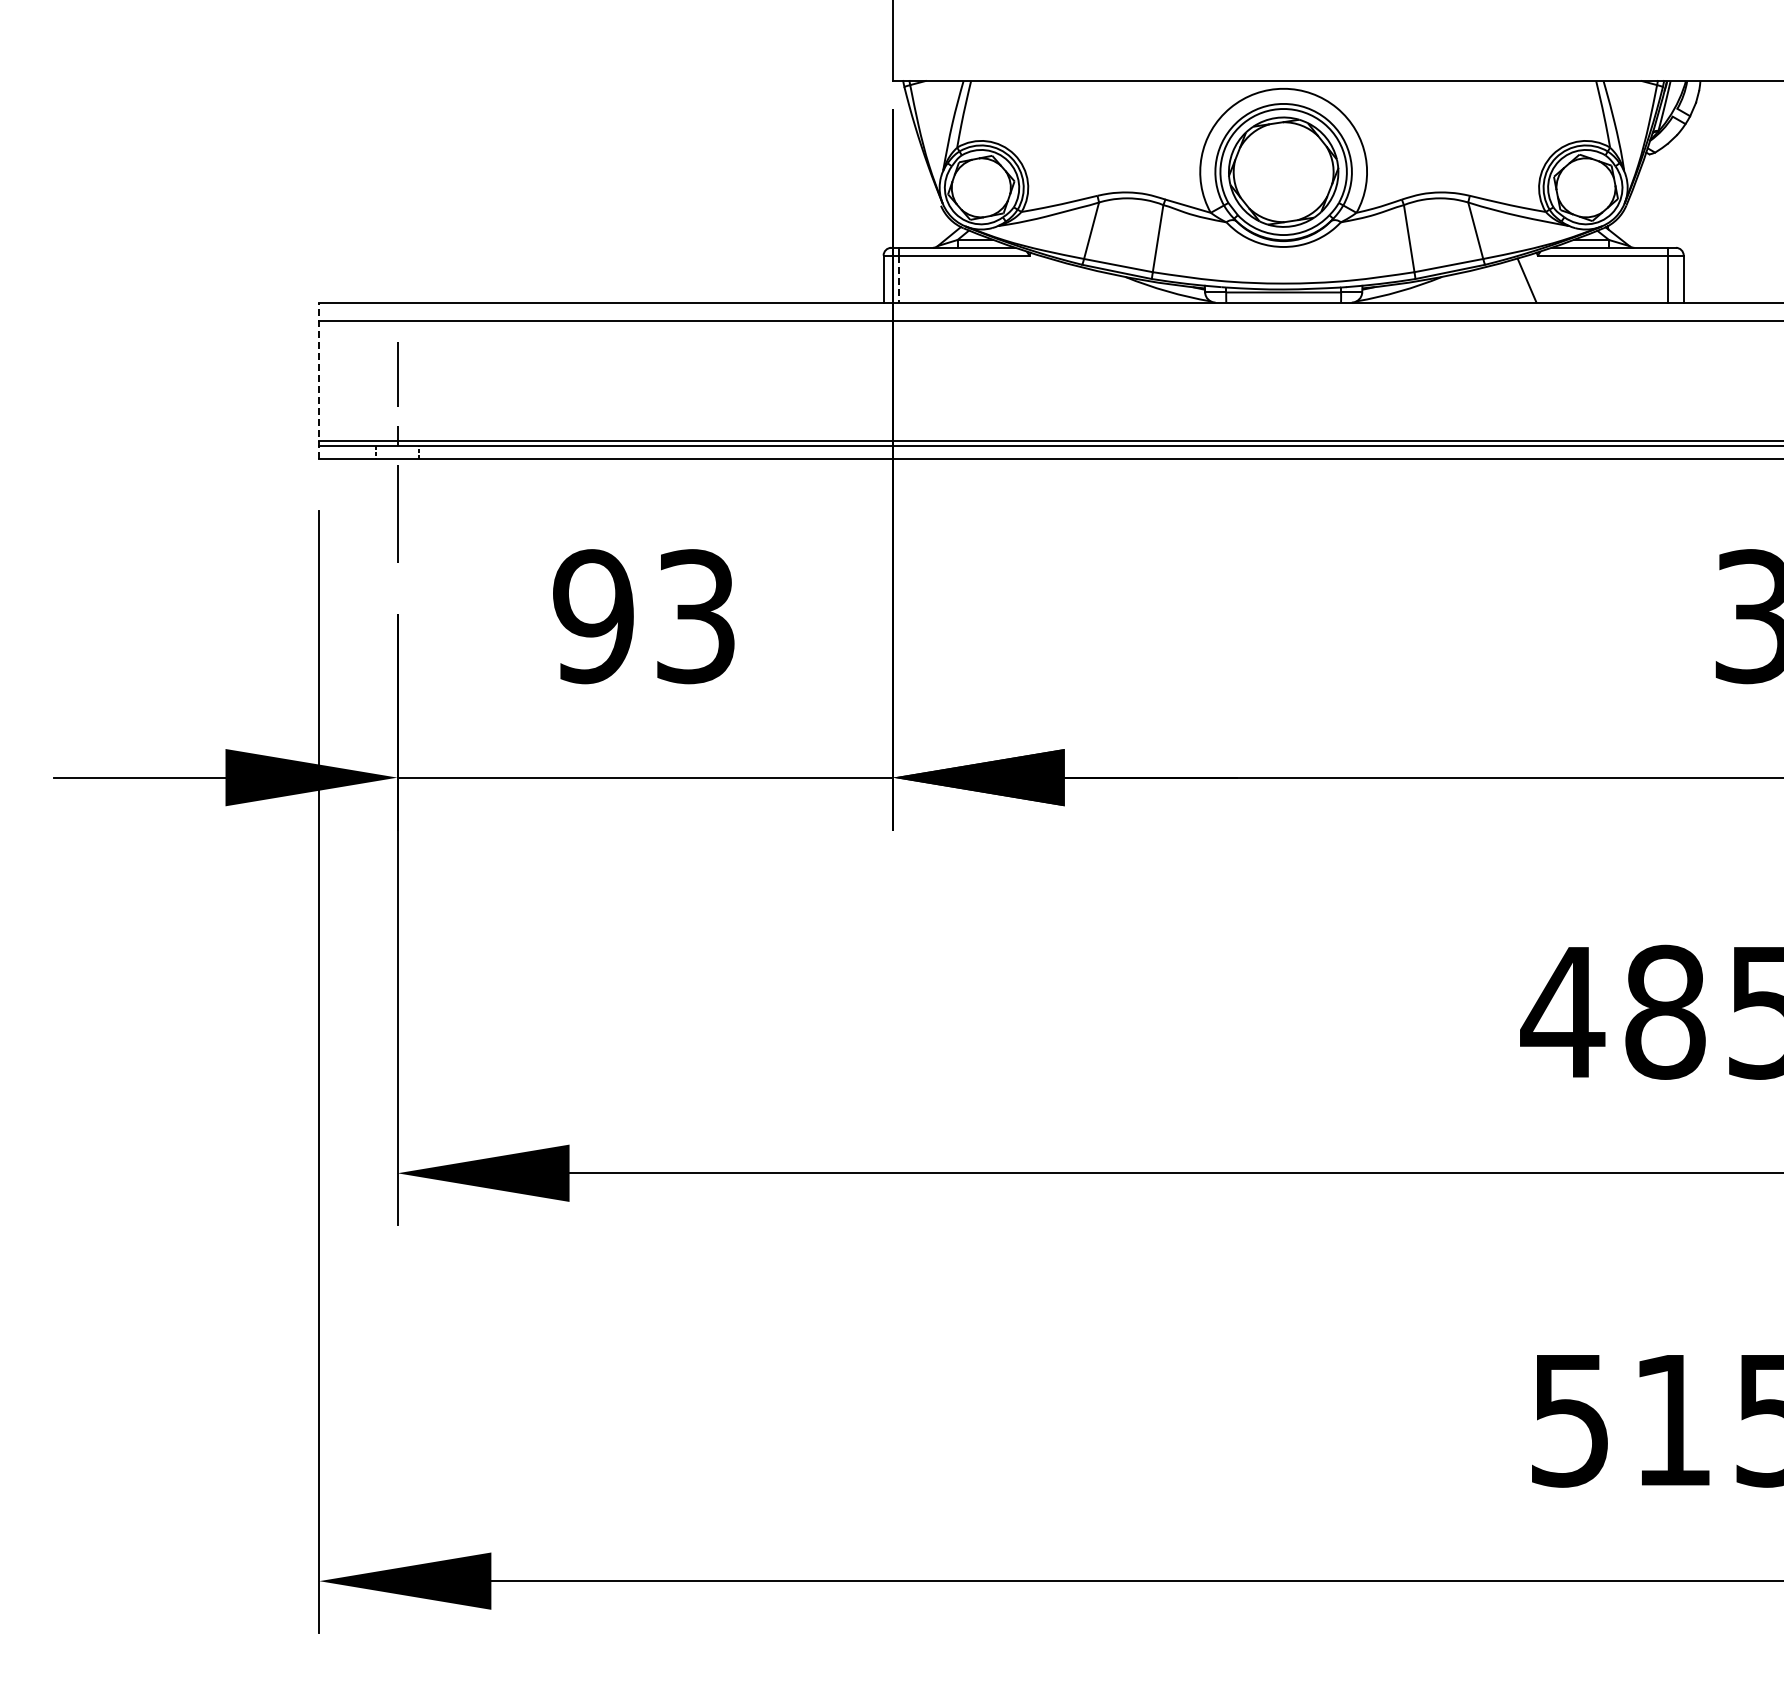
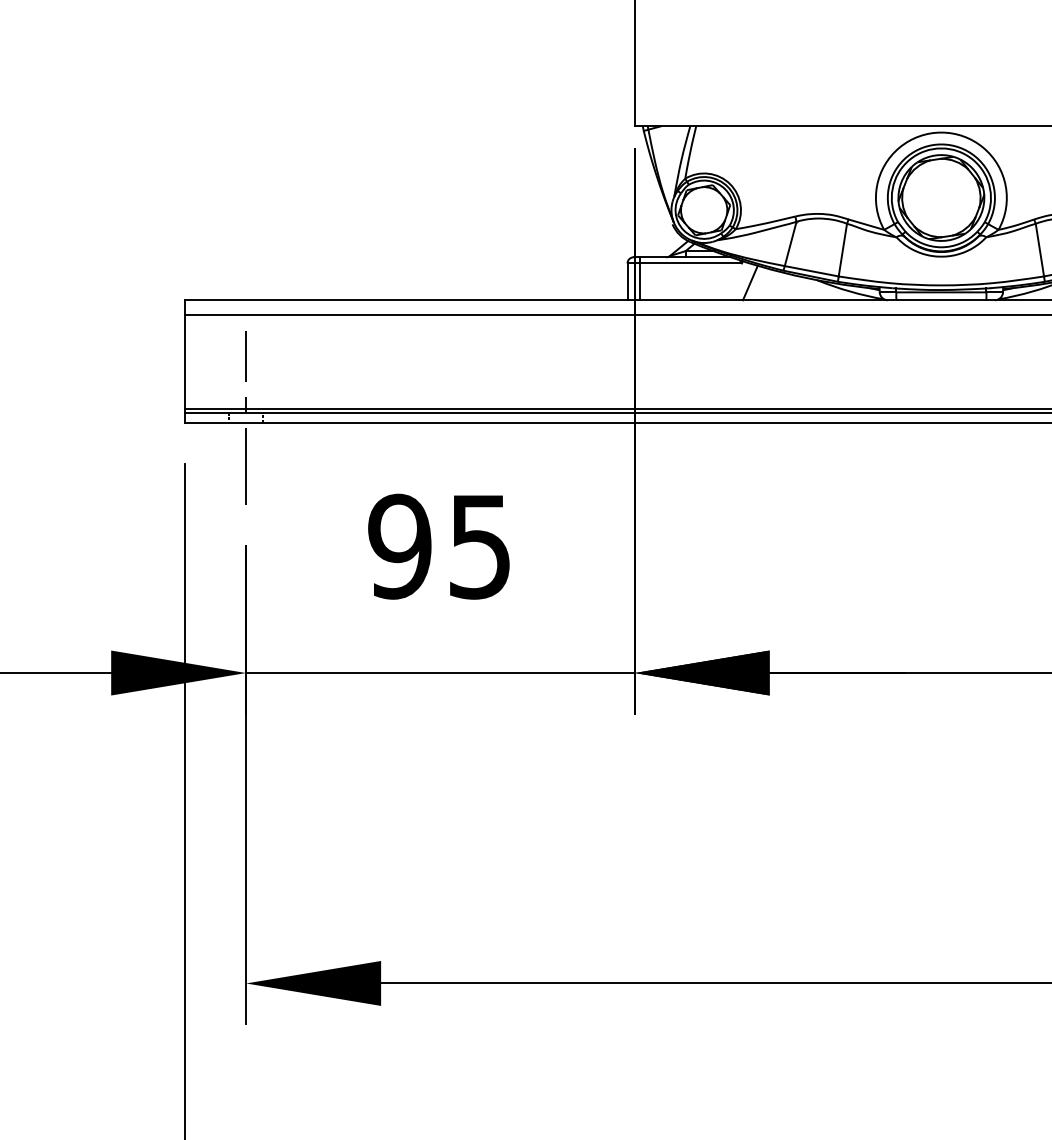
line: (899, 279) -> (639, 282), dashed -> solid
line: (1039, 280) -> (749, 282), added
line: (319, 380) -> (184, 361), dashed -> solid
text: (695, 616) -> (479, 546), 93 -> 95

